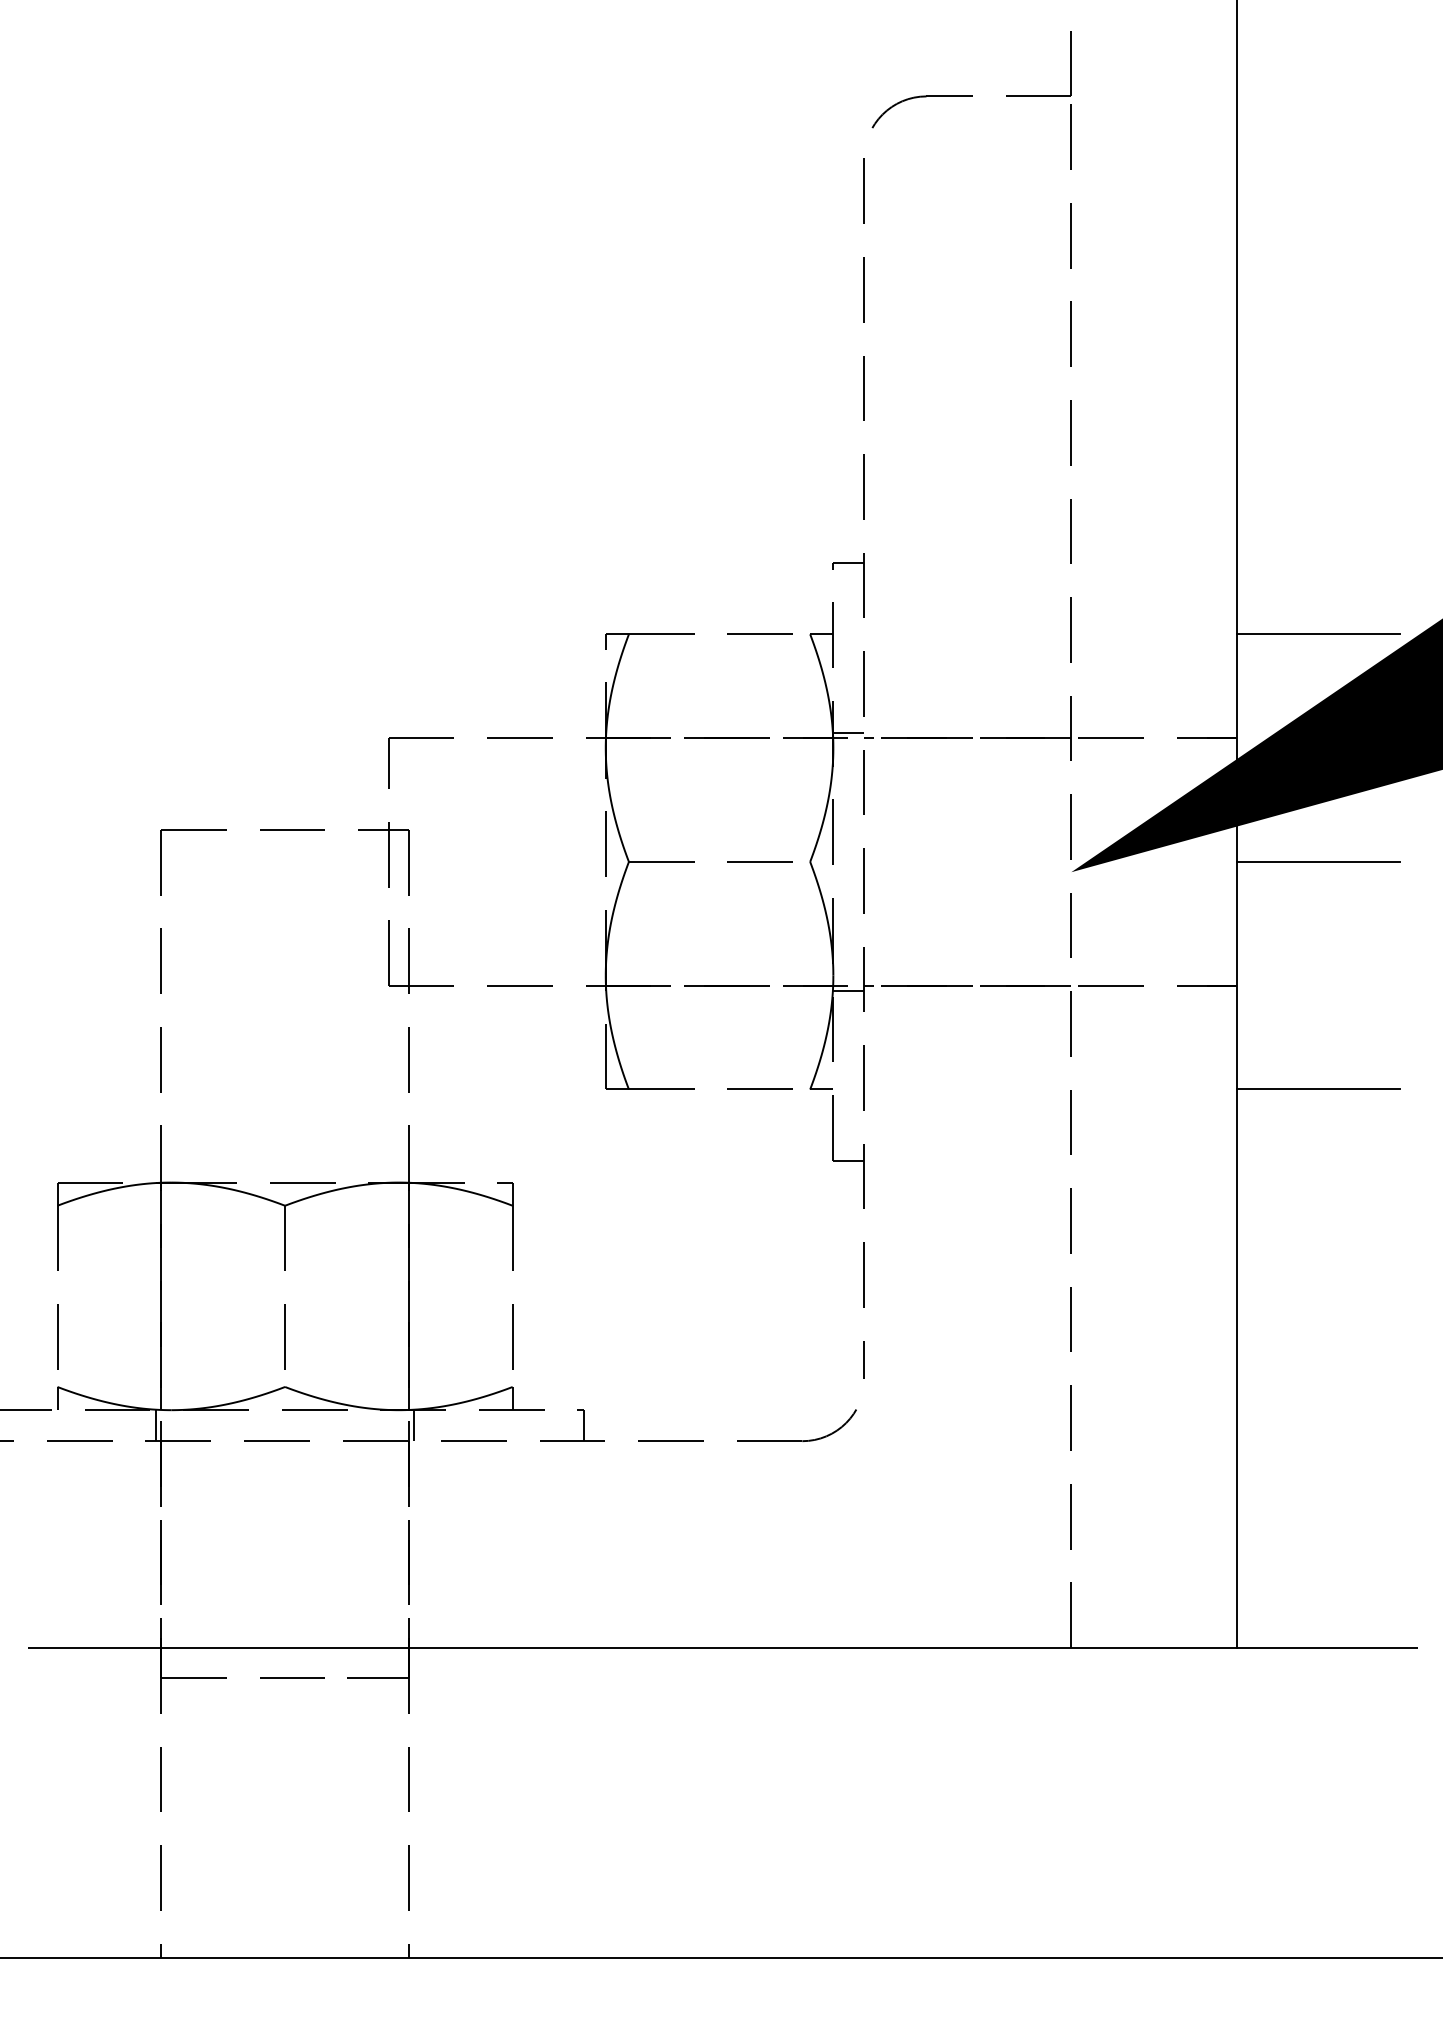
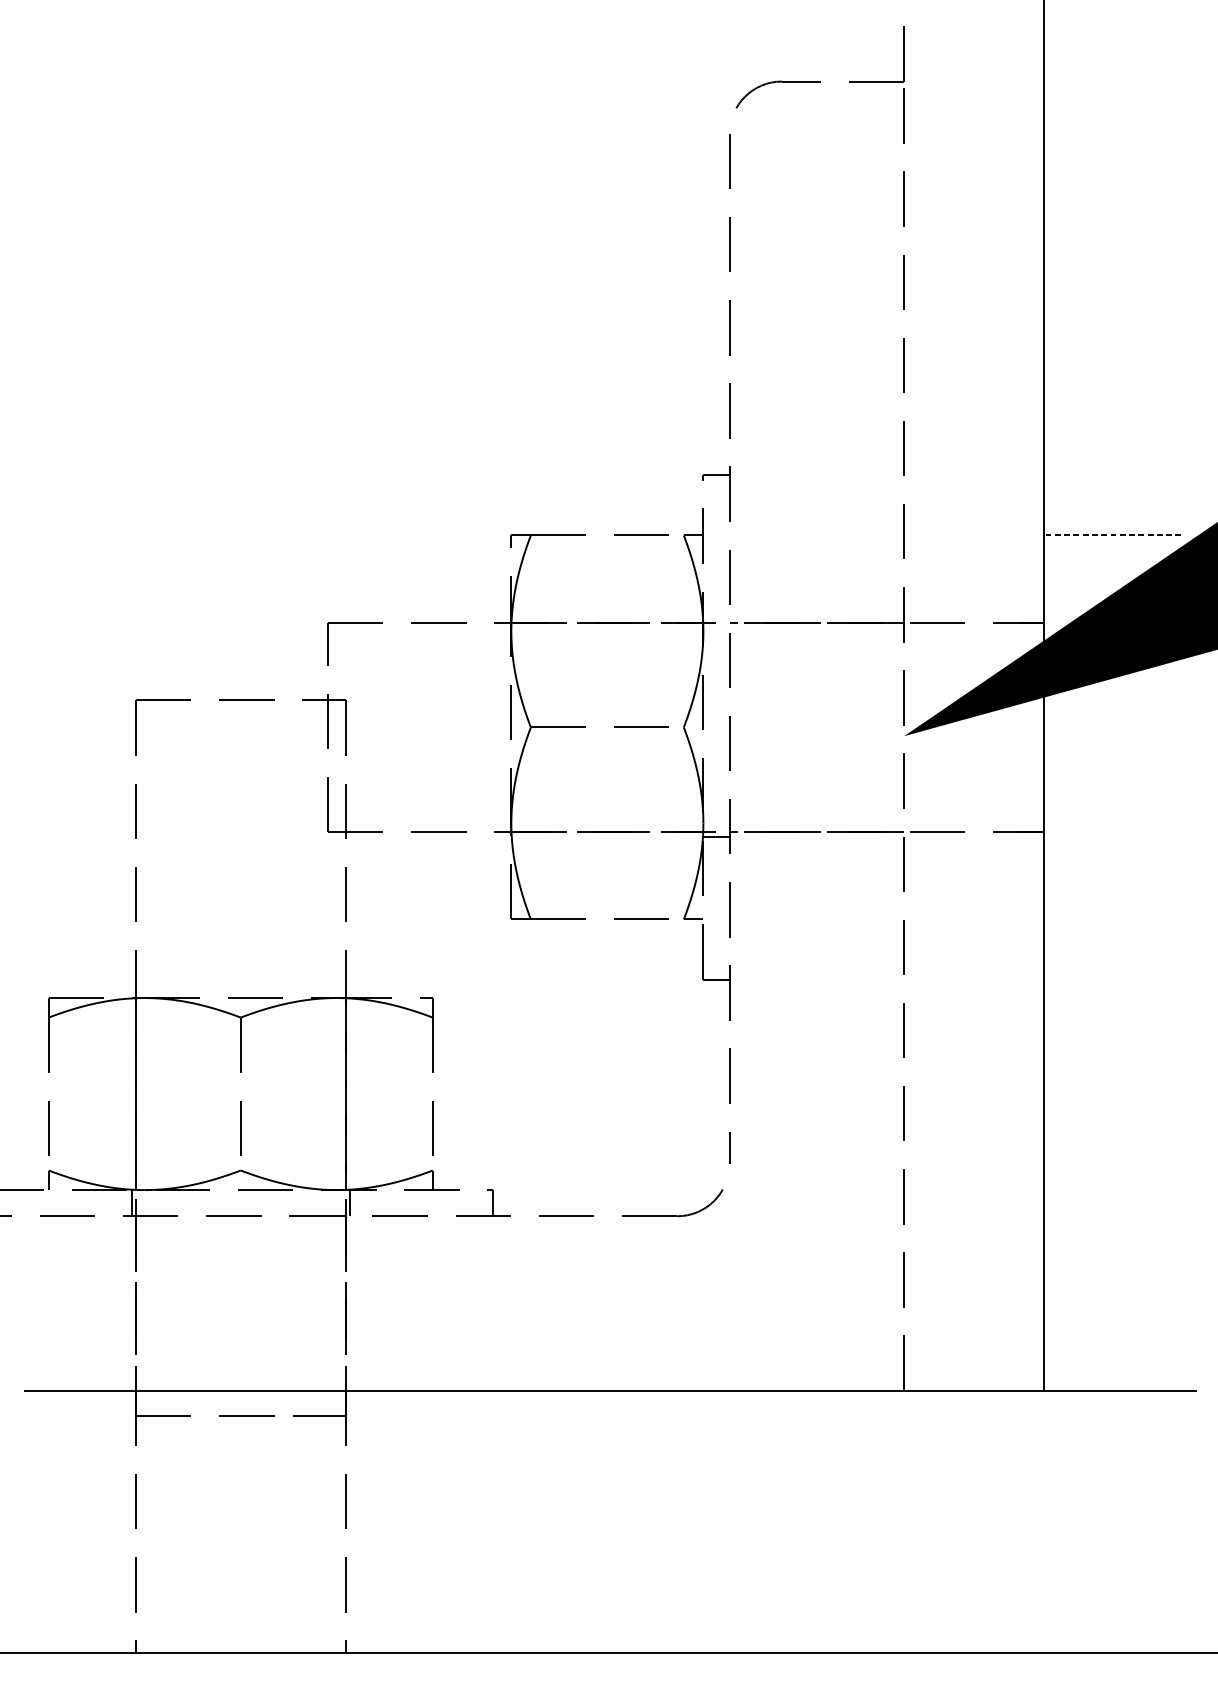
line: (1318, 634) -> (1112, 535), solid -> dashed
line: (848, 732) -> (716, 618), removed
line: (1317, 861) -> (1111, 727), removed
line: (1317, 1089) -> (1111, 919), removed

